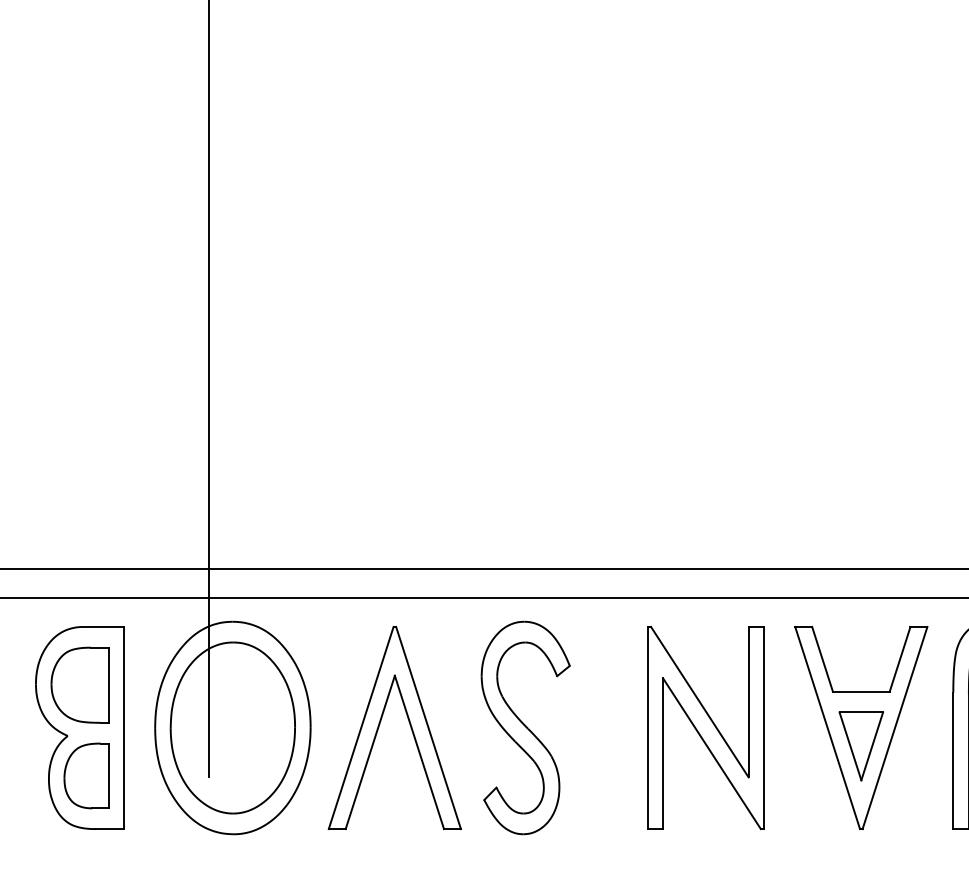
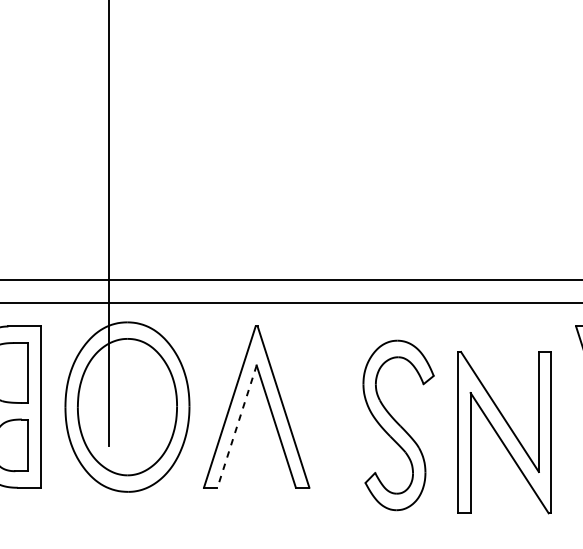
part: (525, 727) -> (398, 425), moved
part: (705, 727) -> (504, 432), moved
line: (370, 752) -> (237, 426), solid -> dashed

